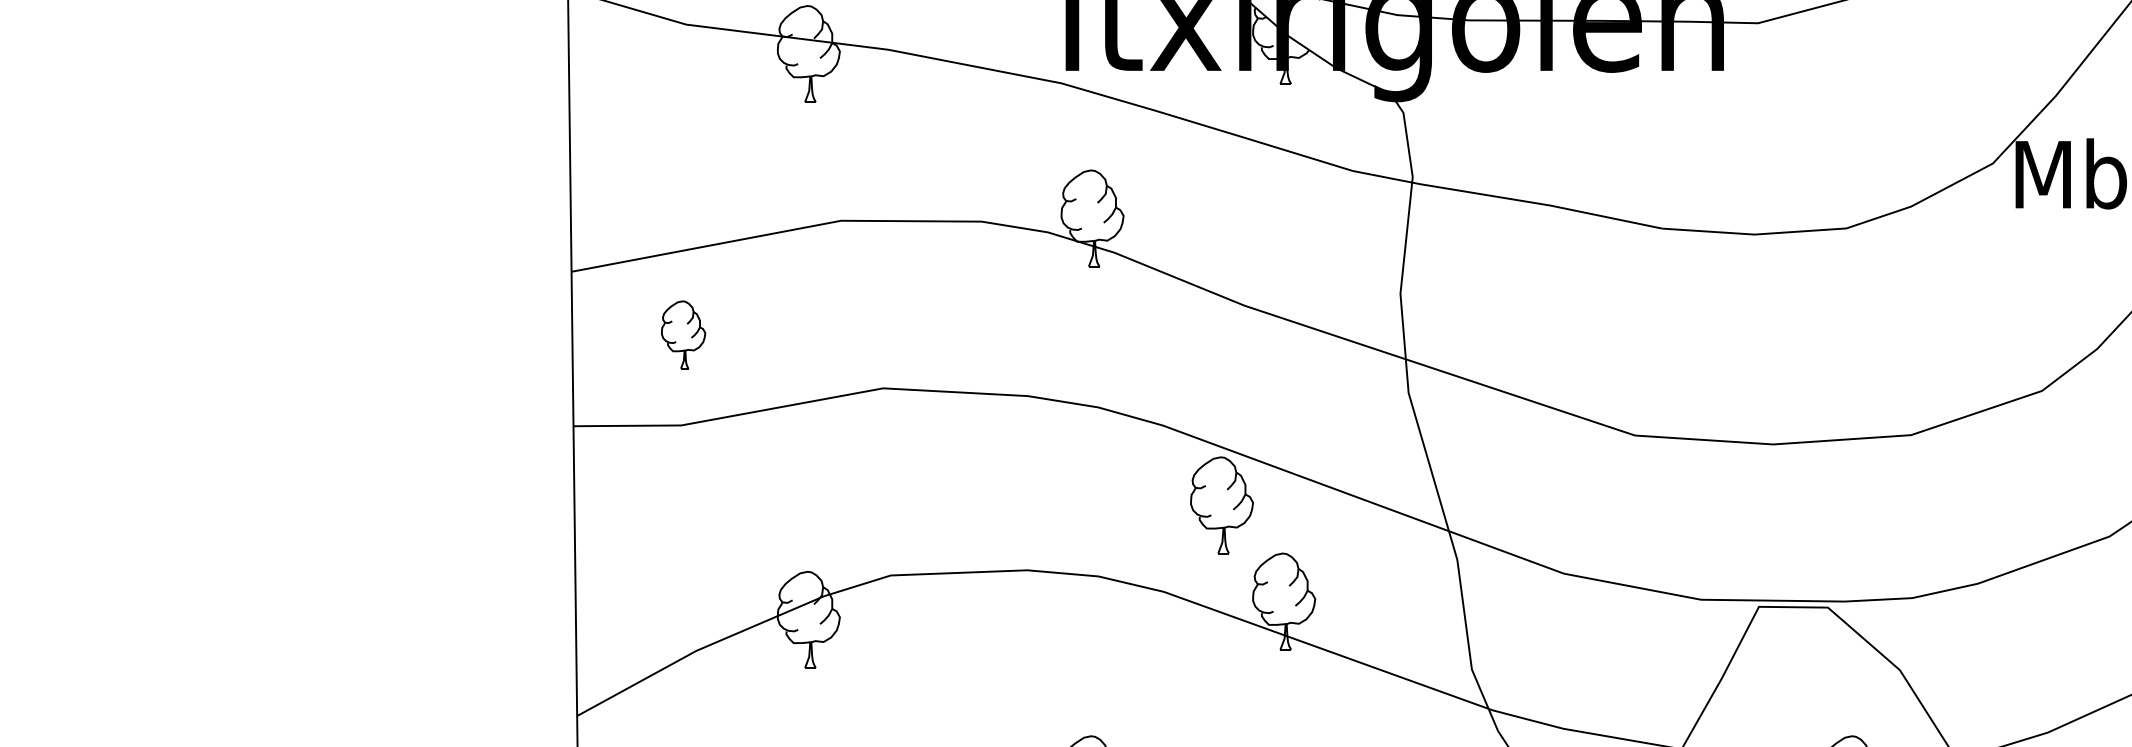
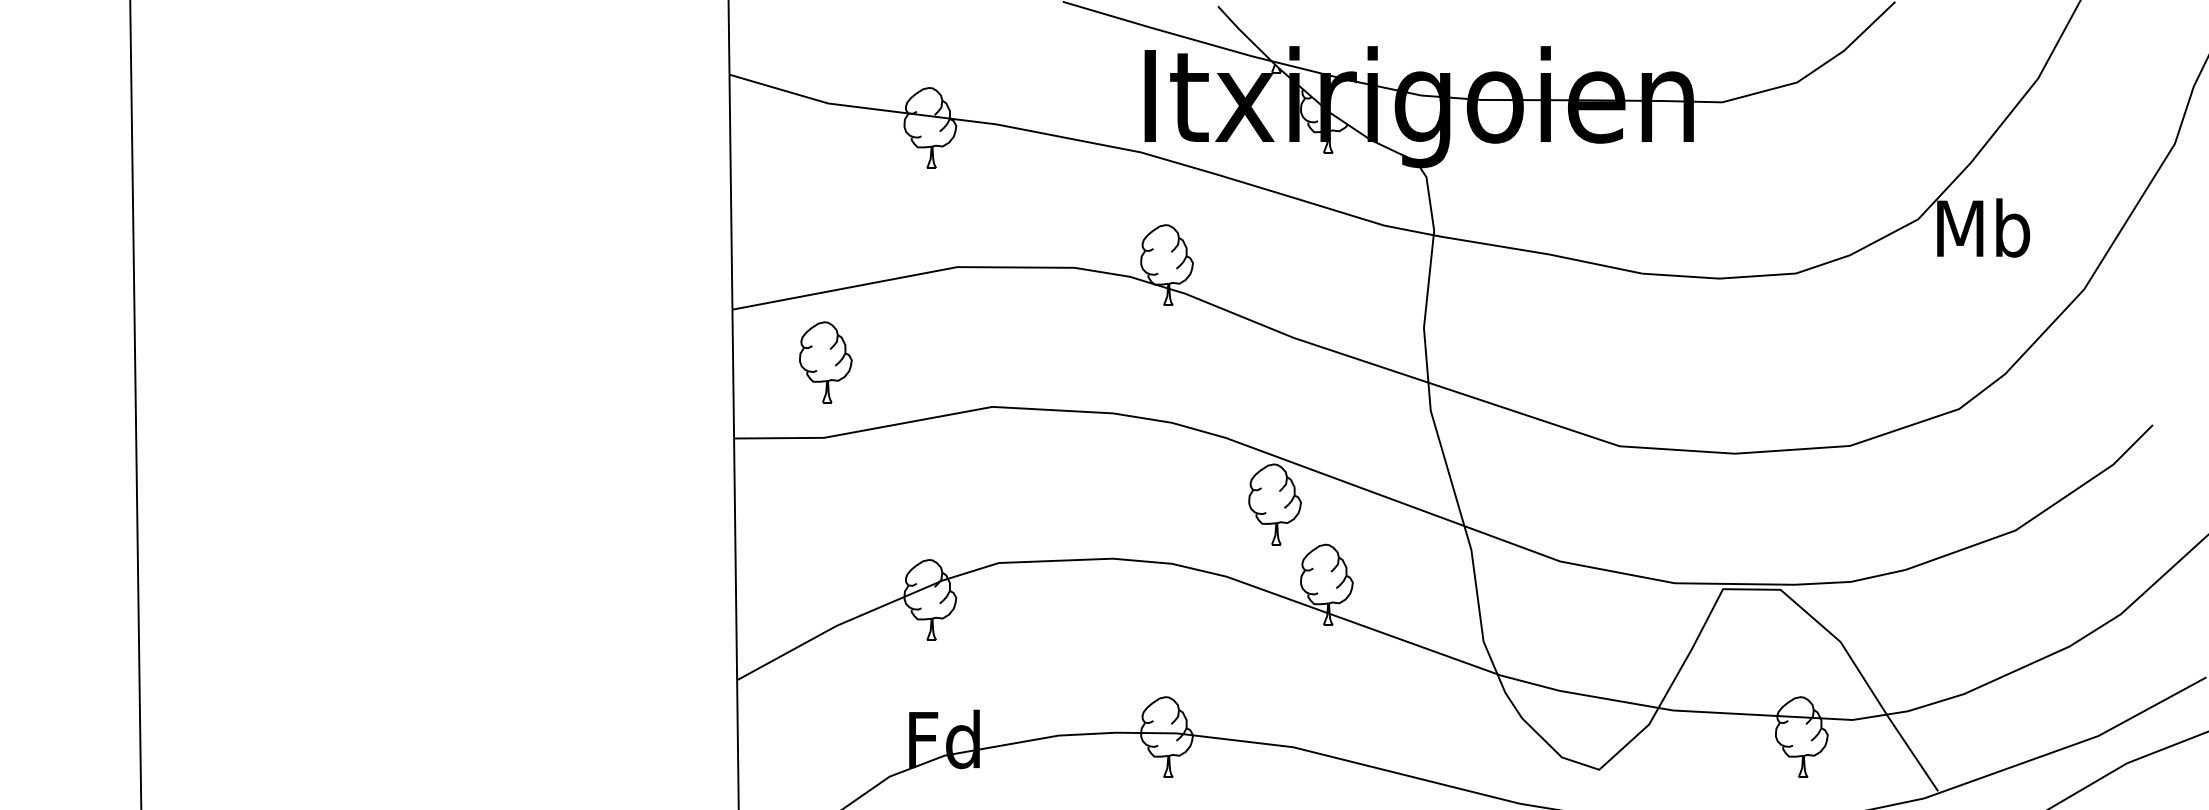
part: (683, 335) -> (825, 362), size x1.43

